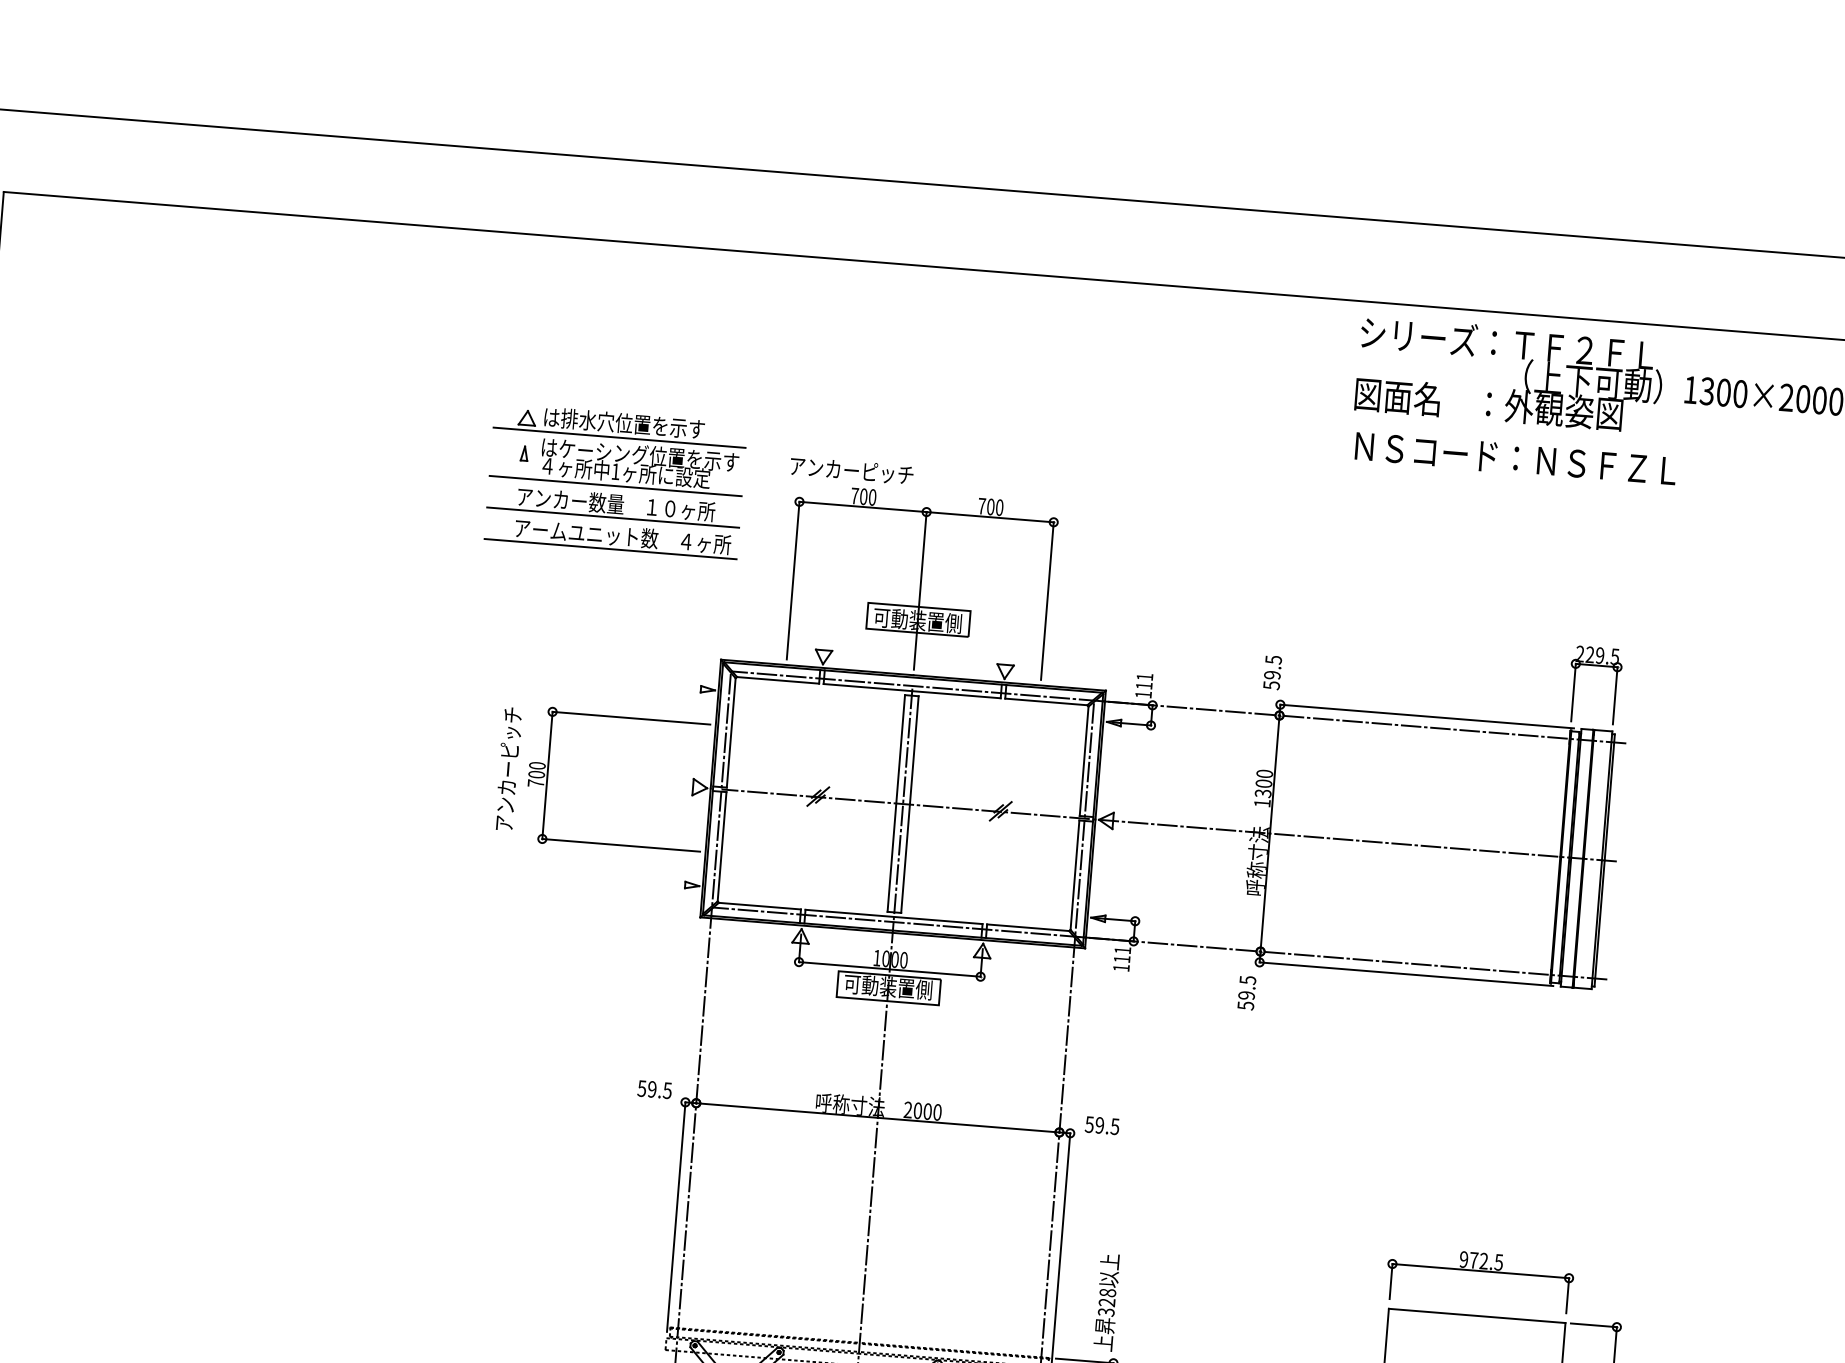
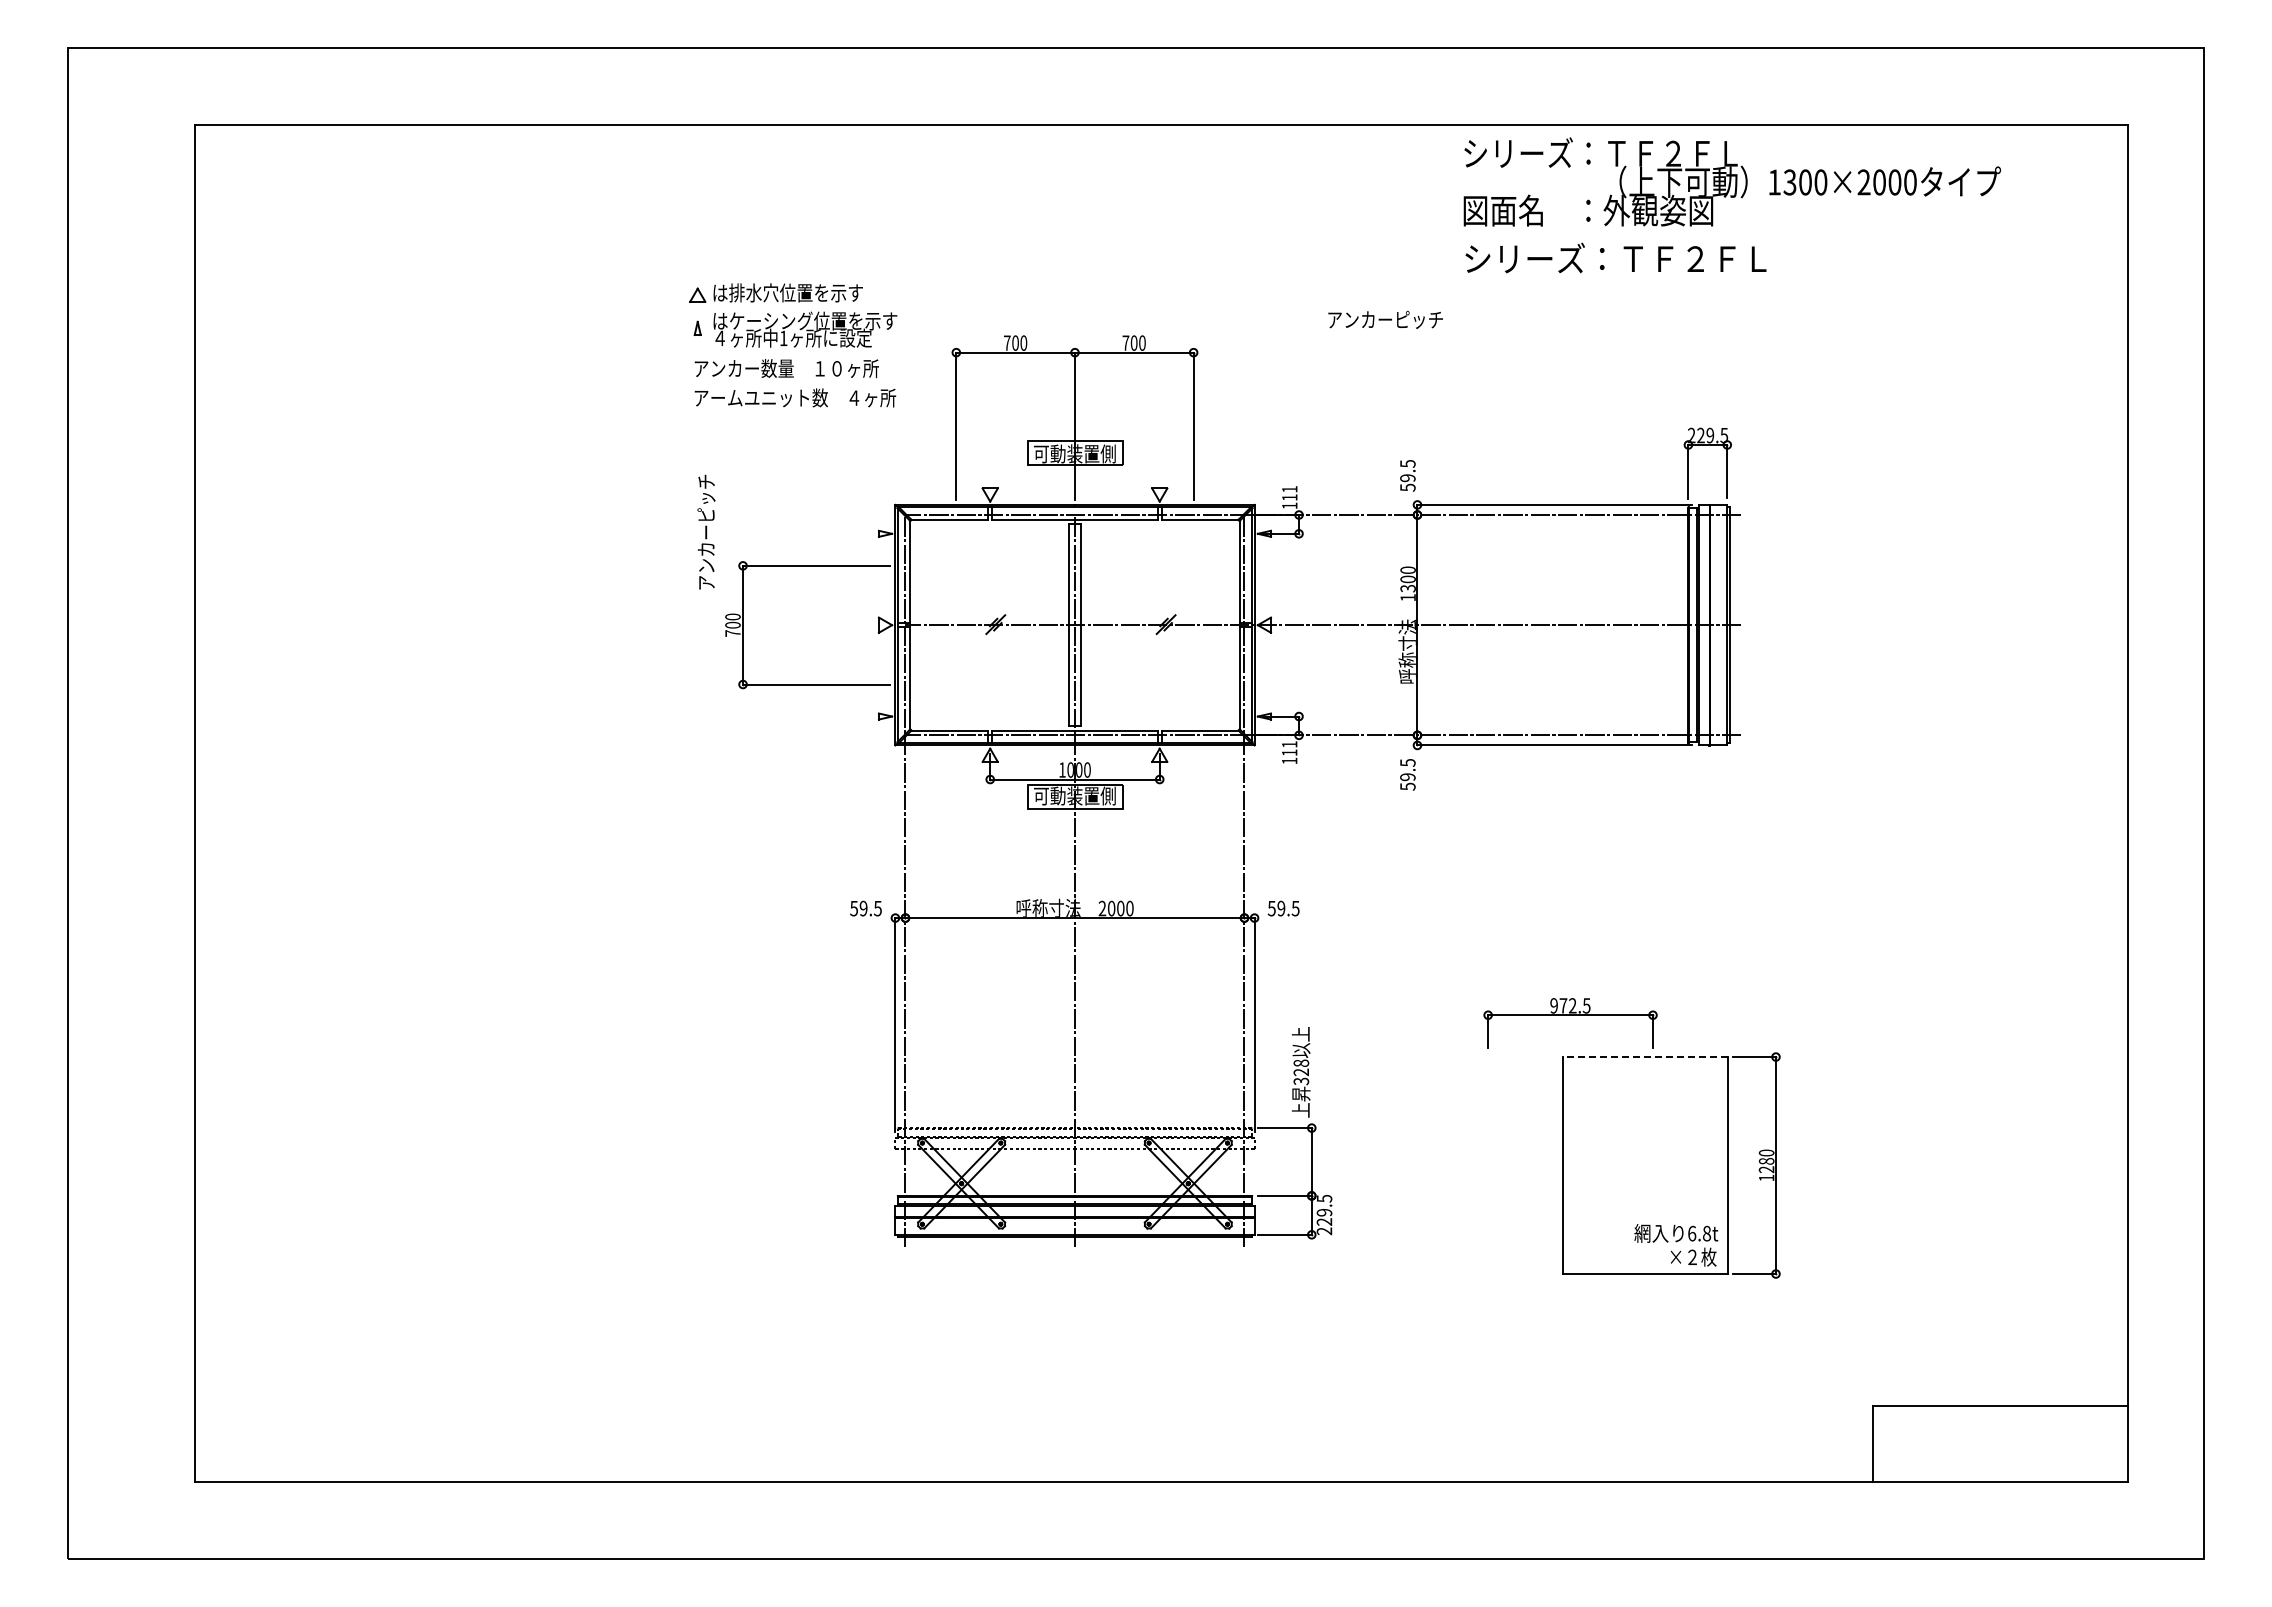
line: (619, 437) -> (784, 306), removed
text: (1514, 456) -> (1616, 257), ＮＳコード：ＮＳＦＺＬ -> シリーズ：ＴＦ２ＦＬ
text: (851, 470) -> (1385, 319), moved
line: (615, 485) -> (784, 351), removed
line: (612, 517) -> (784, 381), removed
line: (610, 549) -> (784, 410), removed
text: (508, 768) -> (706, 531), moved
part: (1480, 1271) -> (1570, 1015), moved
line: (1477, 1316) -> (1645, 1057), solid -> dashed

